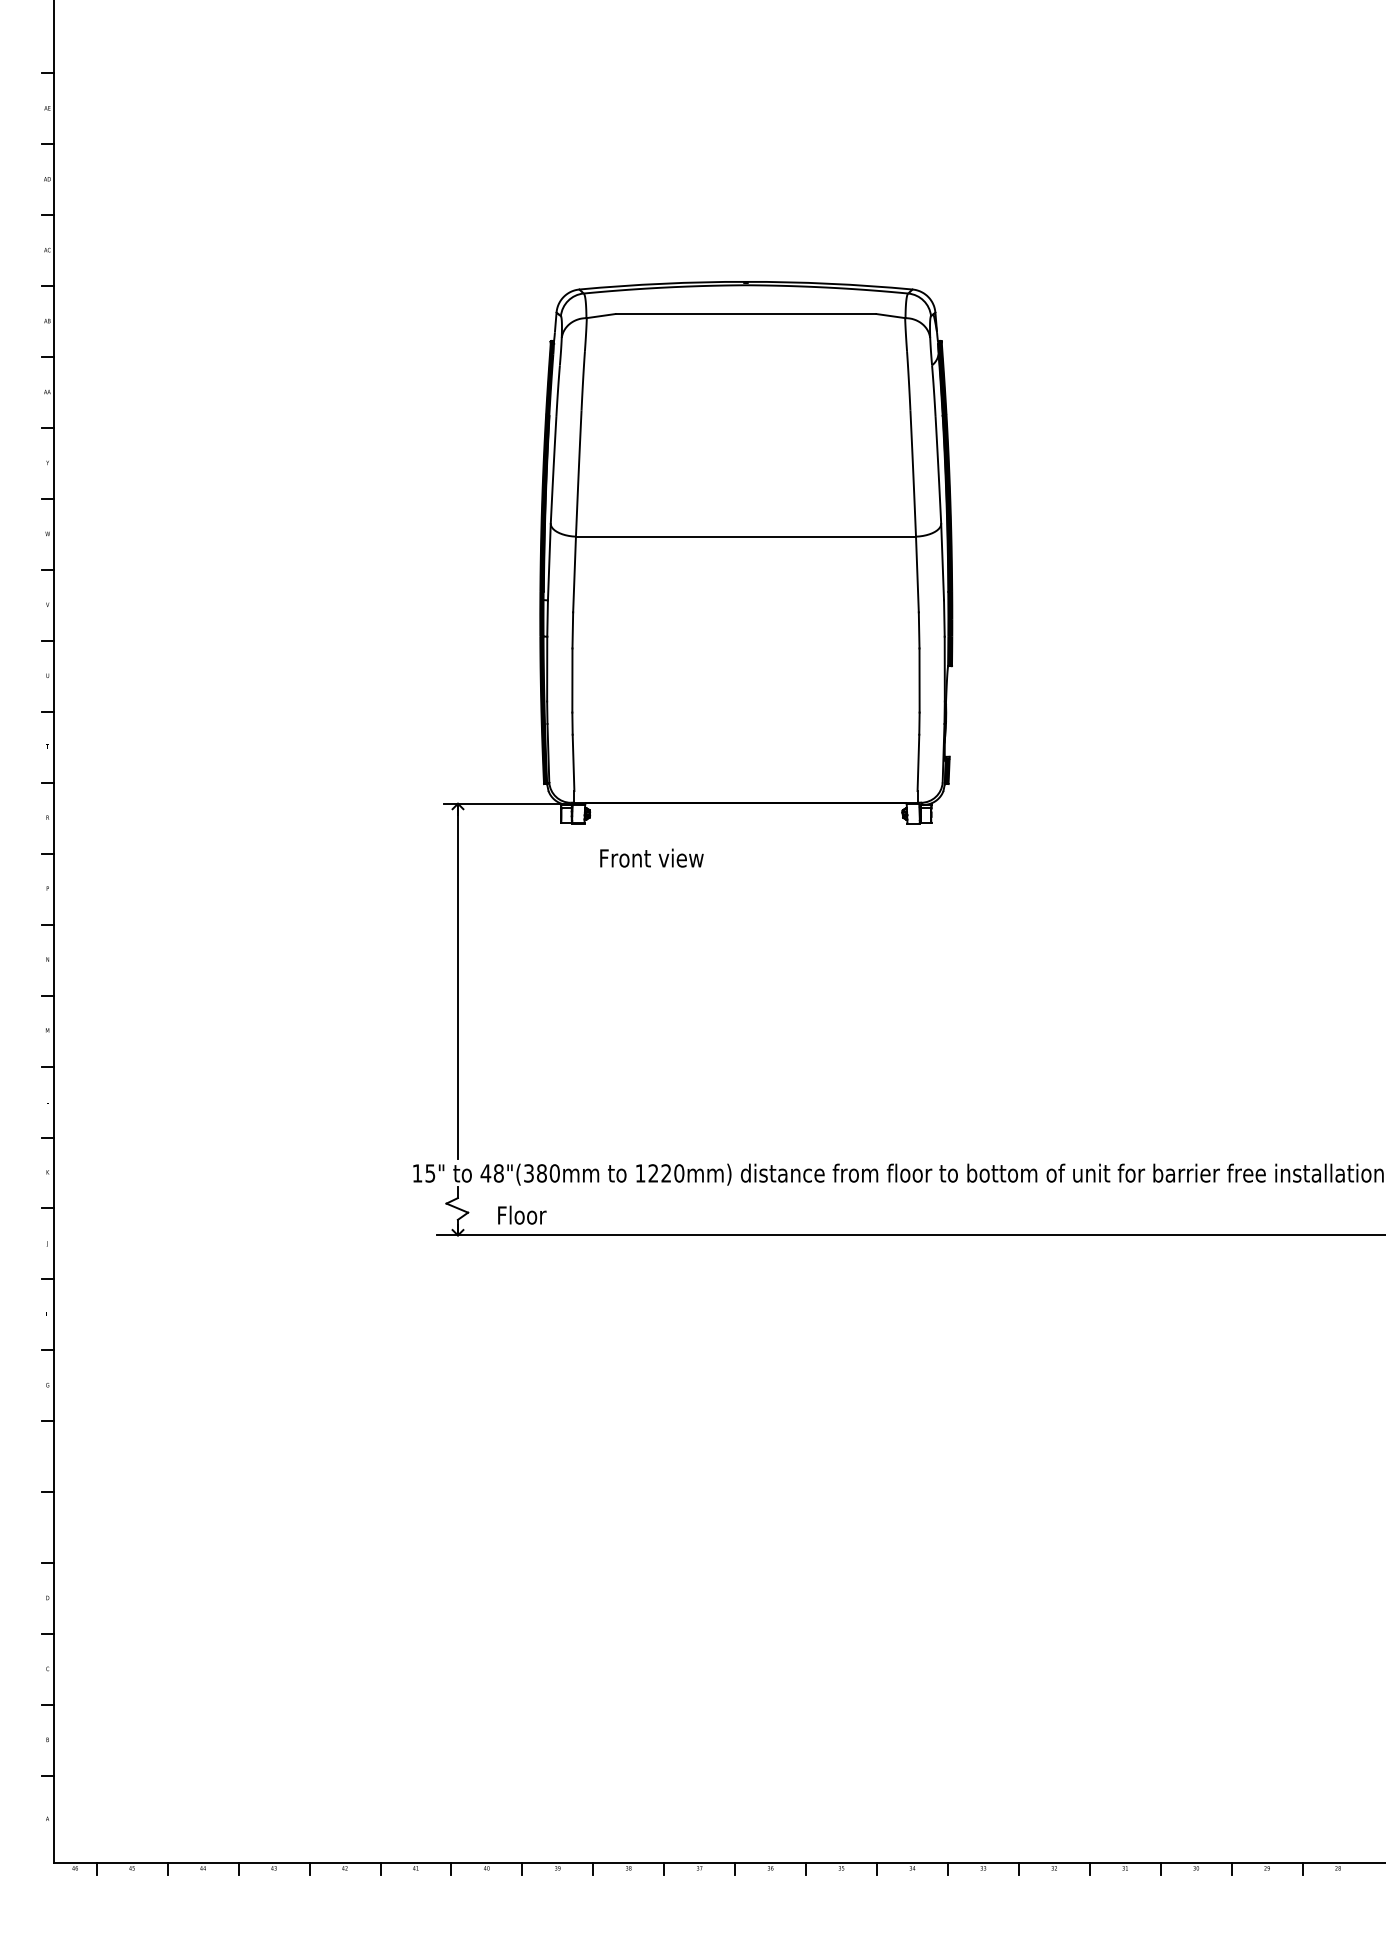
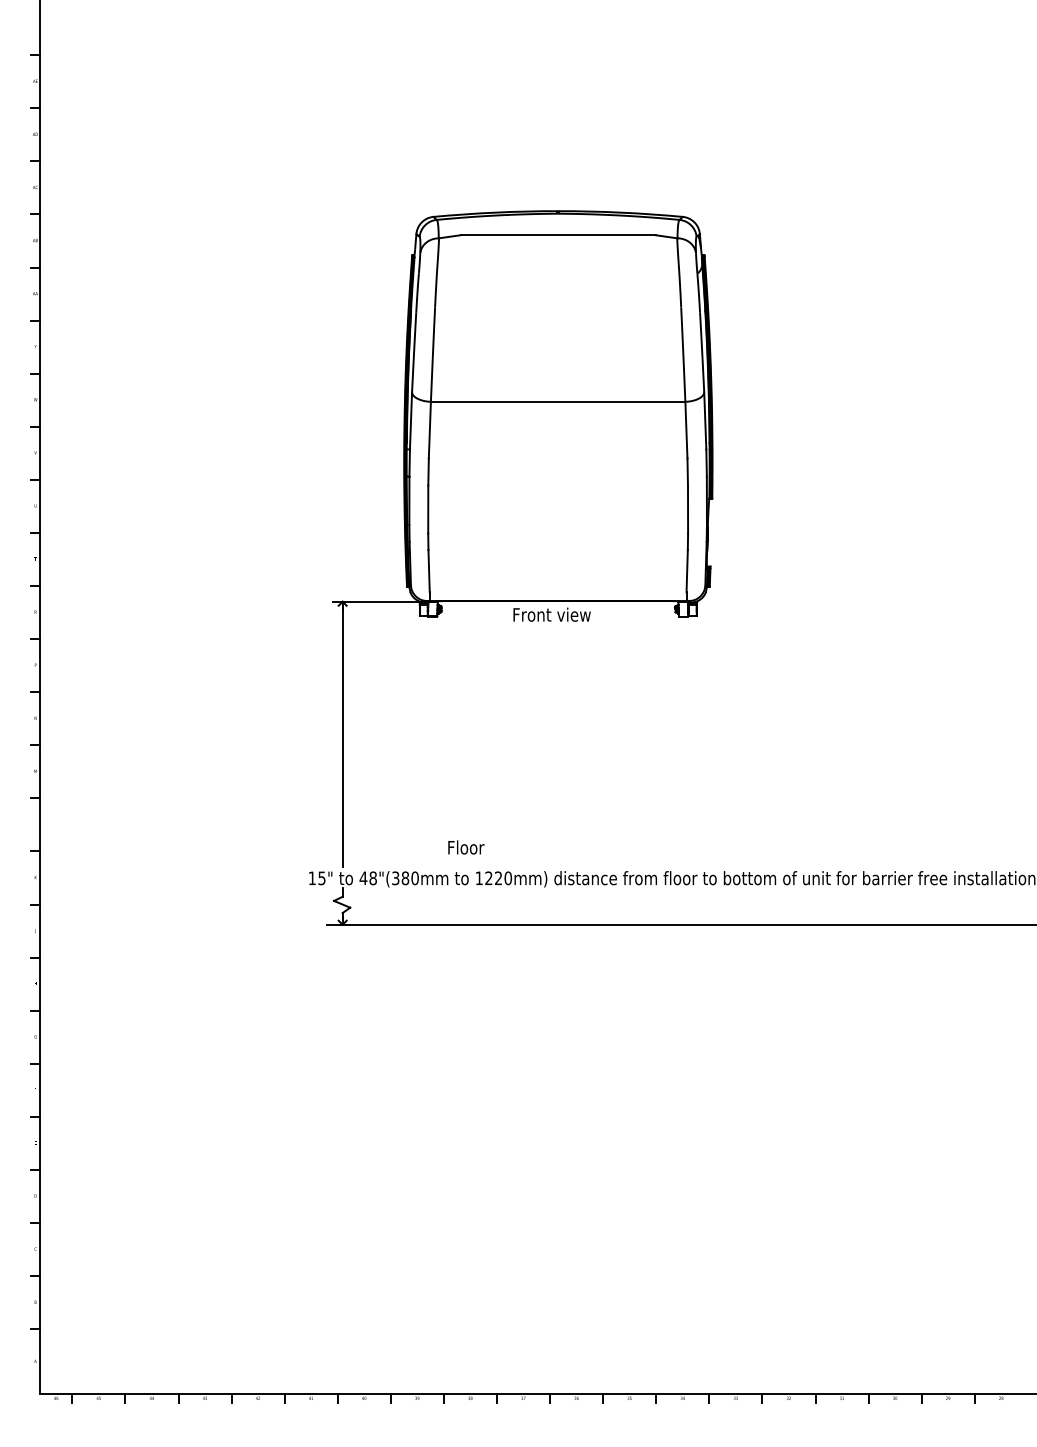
text: (651, 857) -> (551, 614), moved
text: (522, 1214) -> (466, 846), moved

